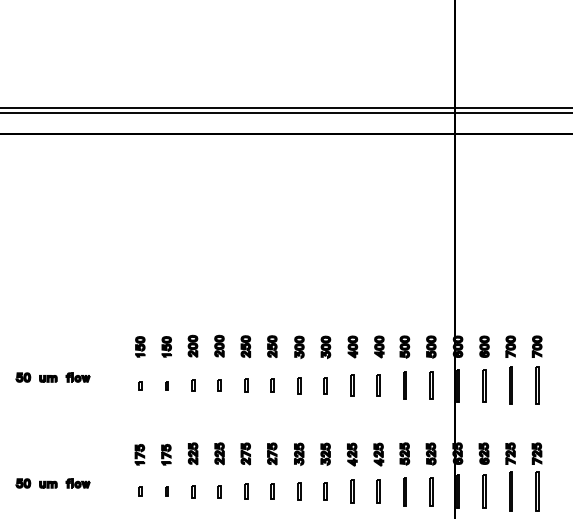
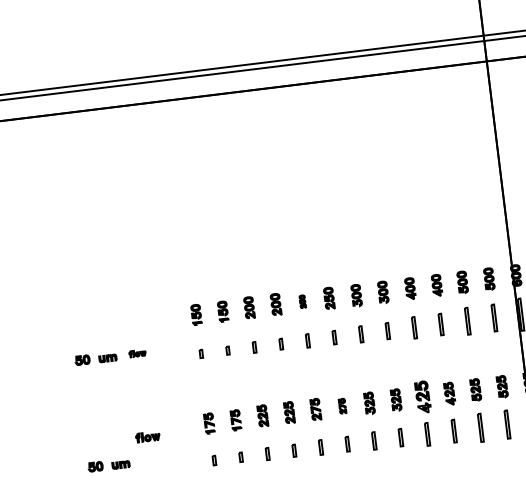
part: (245, 346) -> (302, 301), size x0.6
part: (77, 377) -> (137, 353), size x0.7
part: (272, 453) -> (342, 405), size x0.7
part: (352, 454) -> (423, 396), size x1.4
part: (77, 483) -> (147, 436), moved

